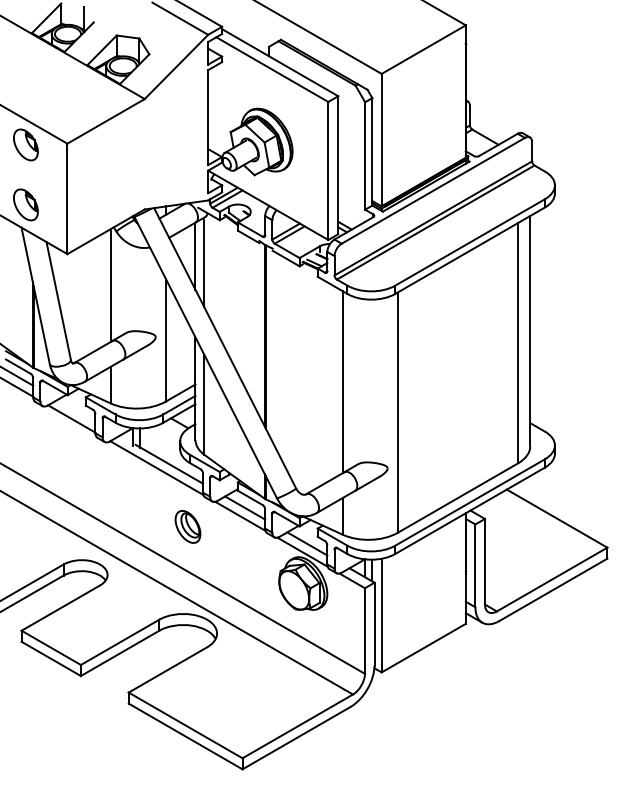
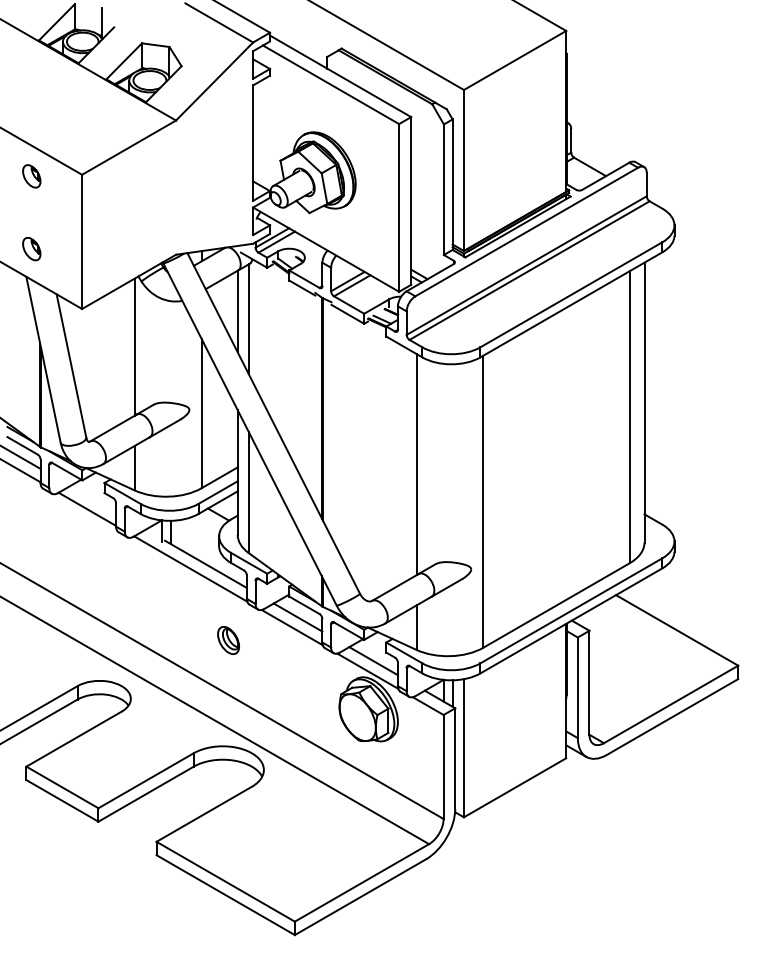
part: (25, 145) -> (31, 176), size x0.6
part: (25, 204) -> (31, 248), size x0.6
part: (187, 526) -> (228, 640), size x0.7

